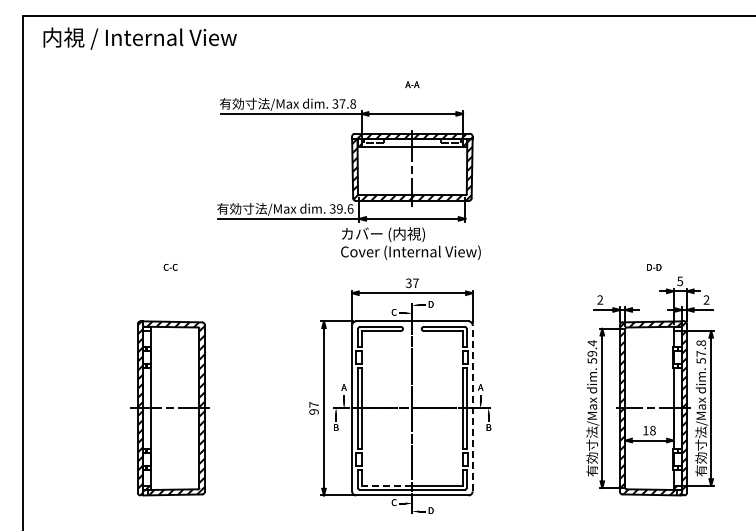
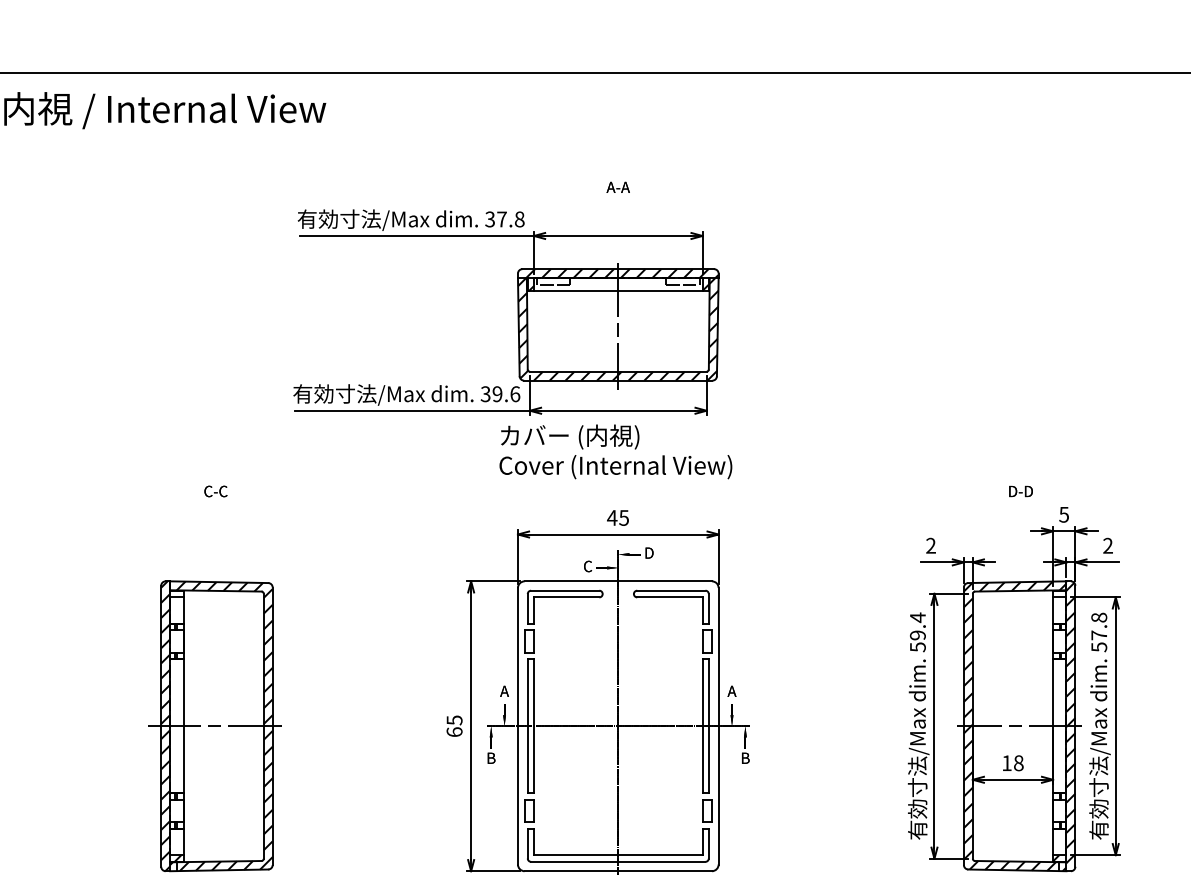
text: (411, 283) -> (616, 518), 37 -> 45
line: (472, 407) -> (718, 724), dashed -> solid
text: (313, 408) -> (453, 726), 97 -> 65
line: (386, 485) -> (575, 854), dashed -> solid

